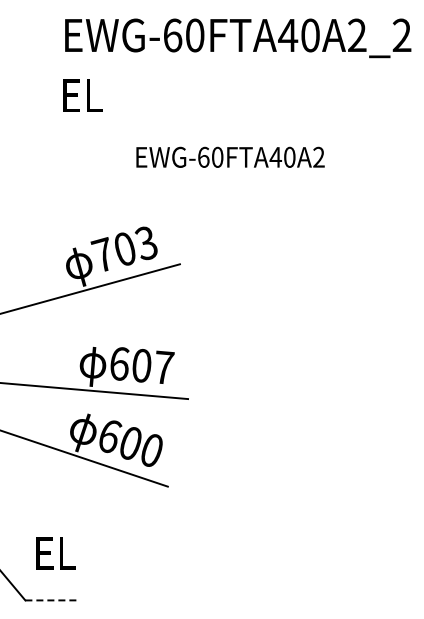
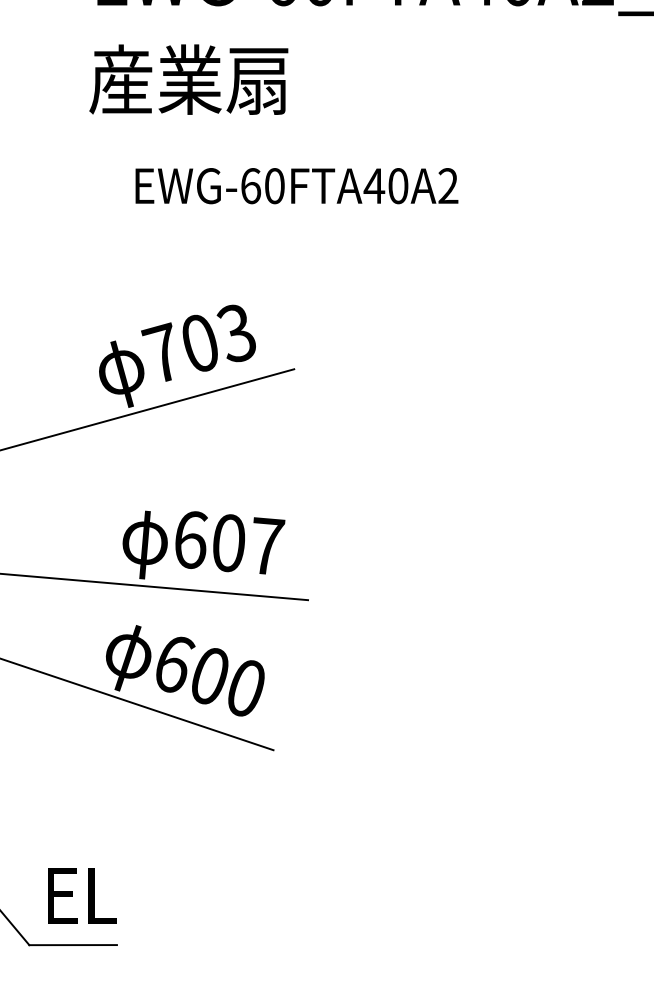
text: (118, 94) -> (188, 78), EL -> 産業扇
text: (230, 156) -> (296, 184), moved
text: (55, 553) -> (80, 895), moved
line: (50, 600) -> (72, 945), dashed -> solid

